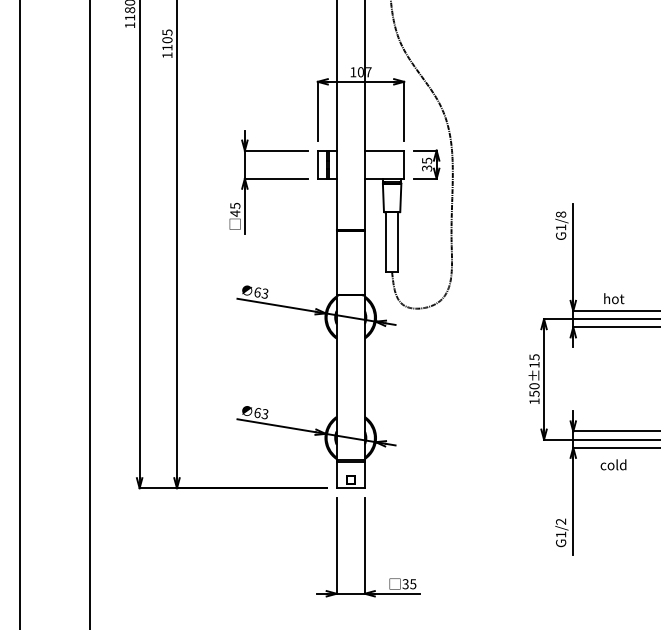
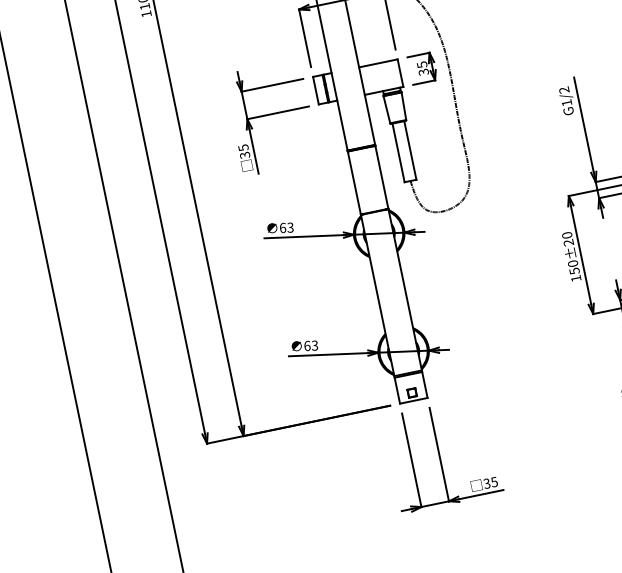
text: (235, 213) -> (245, 155), 45 -> 35
text: (561, 214) -> (564, 90), G1/8 -> G1/2
text: (534, 360) -> (567, 238), 150±15 -> 150±20

